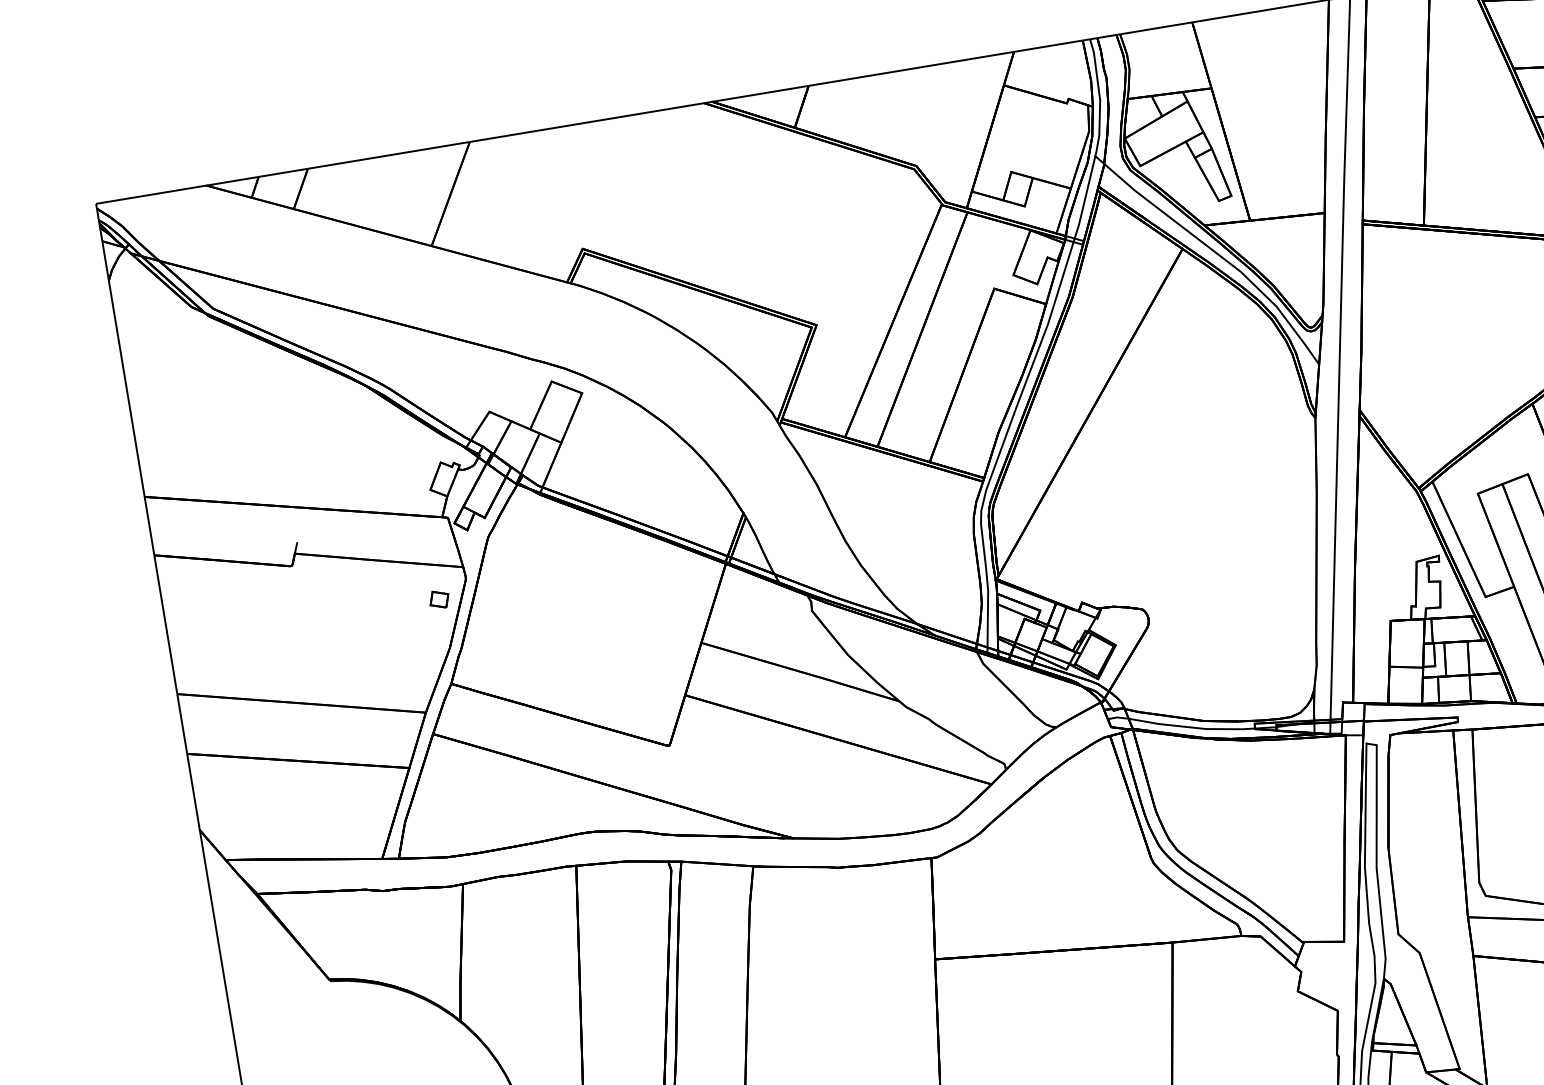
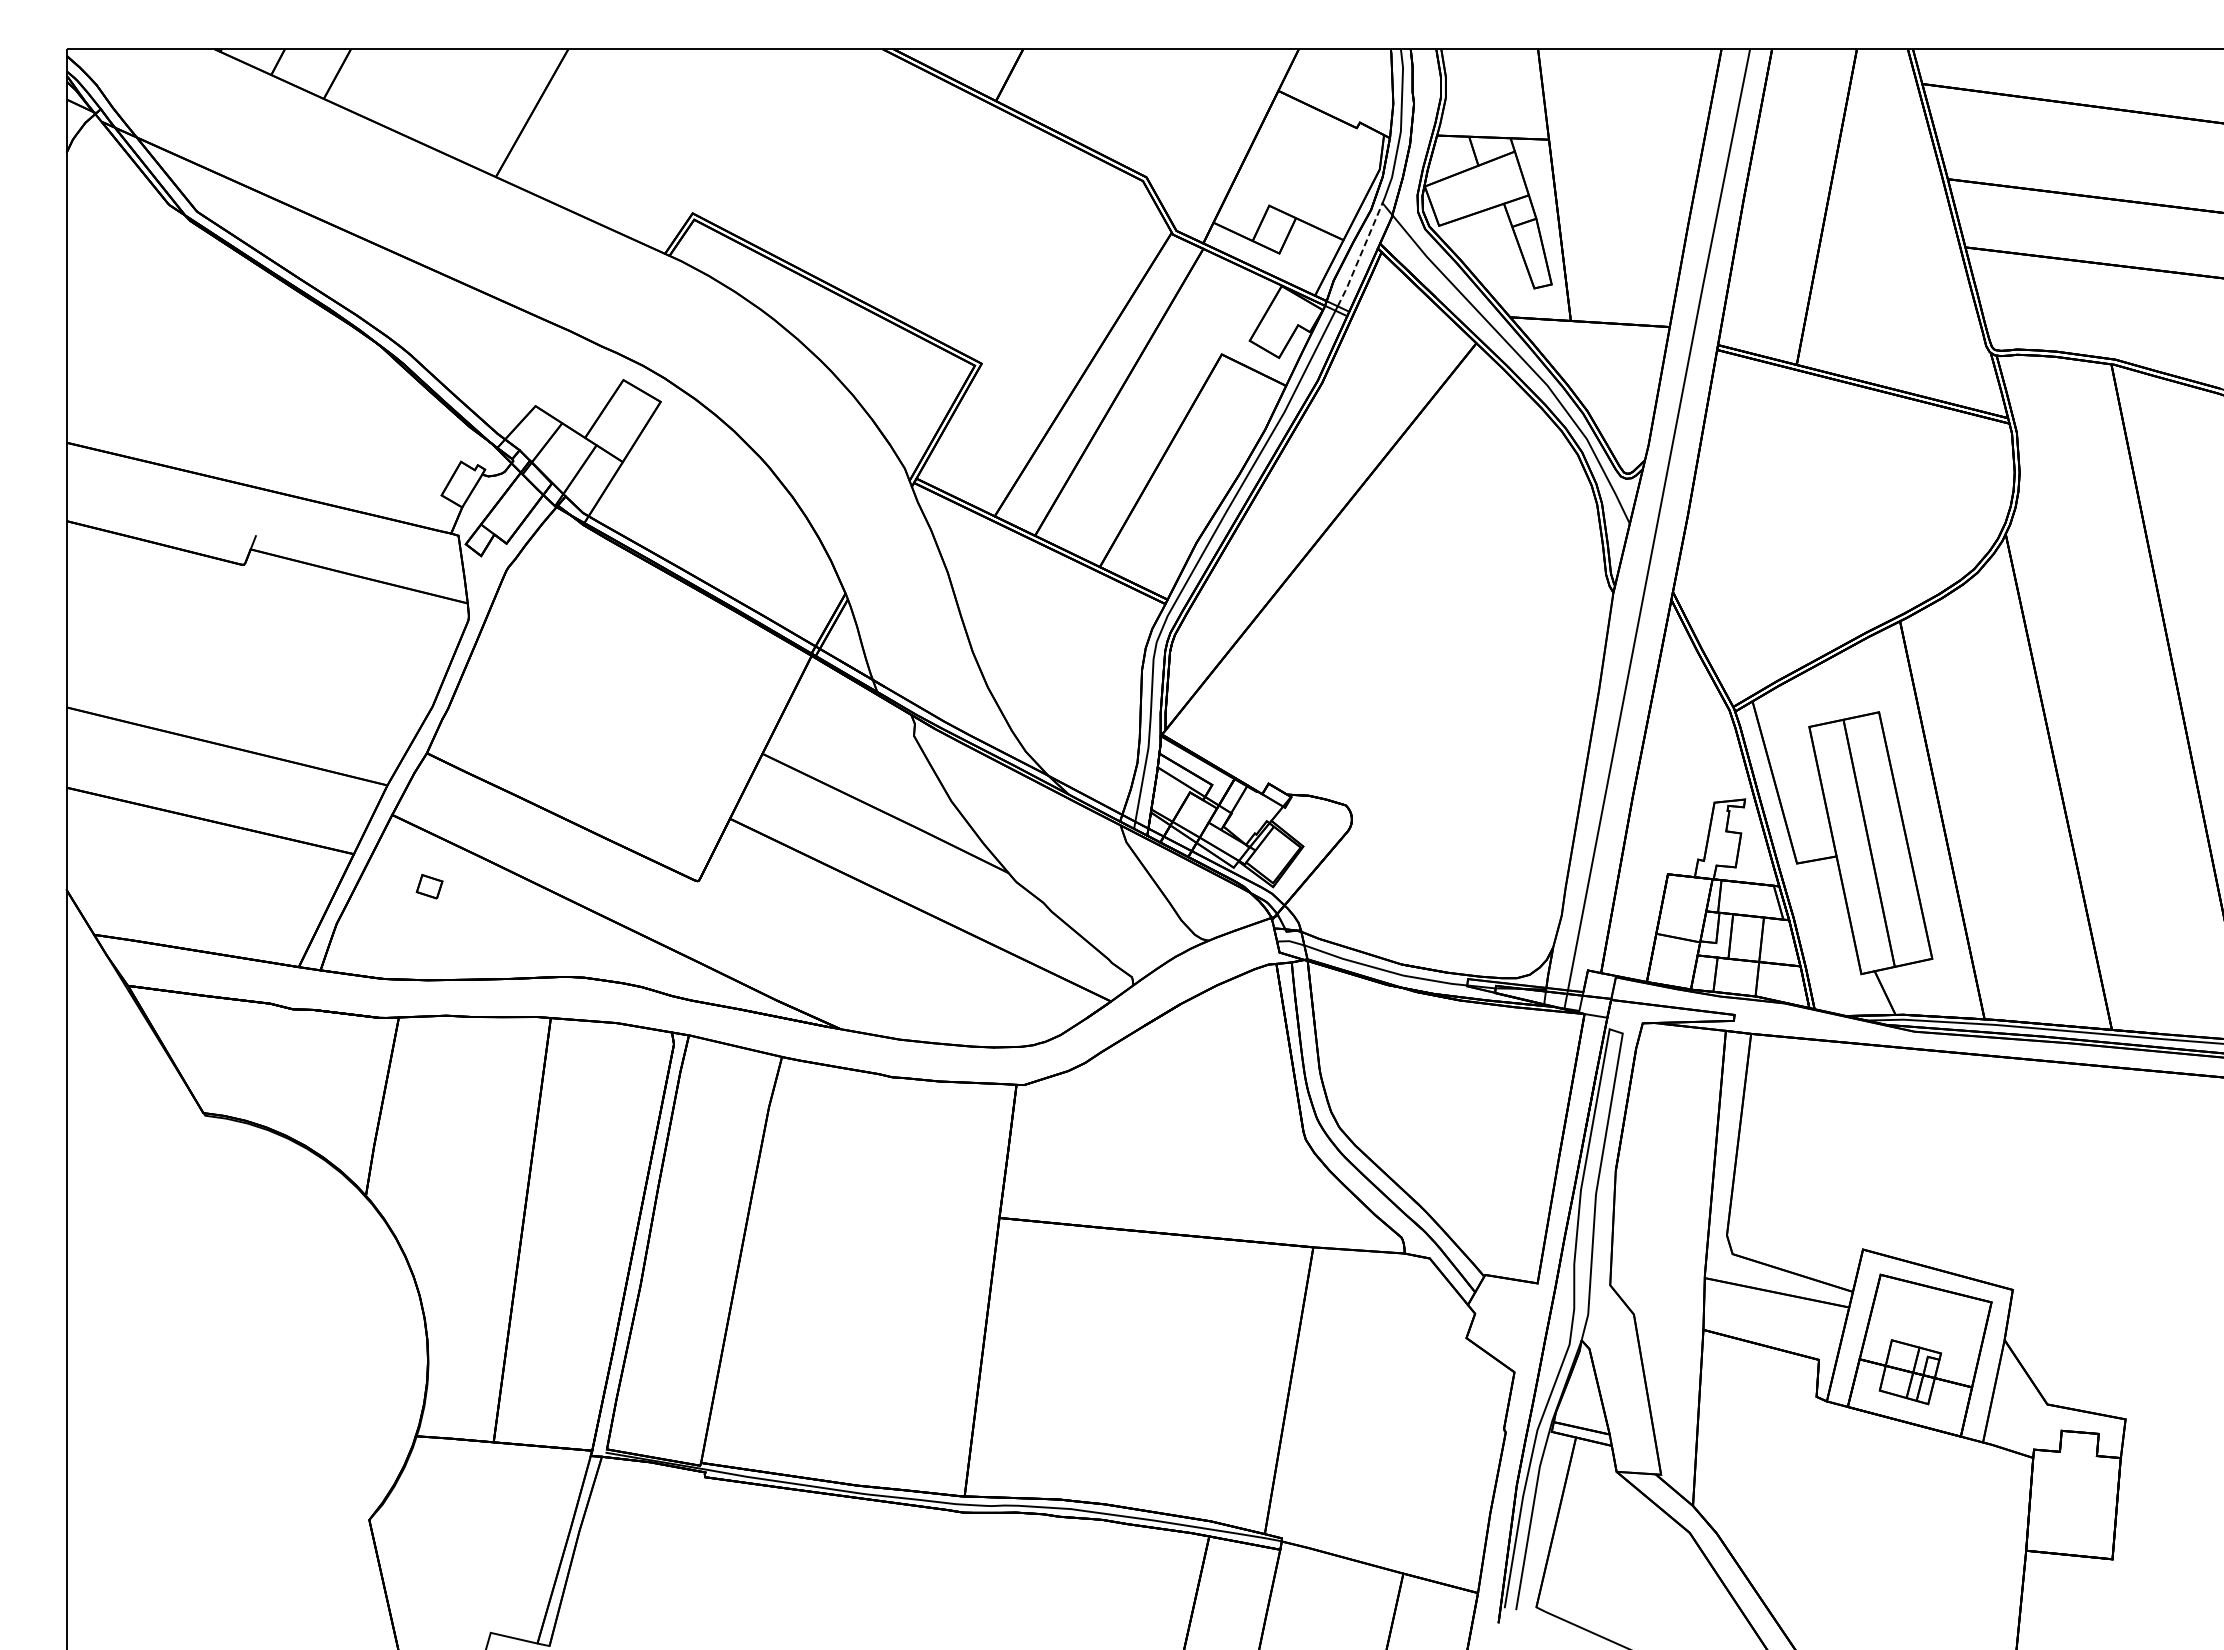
line: (1085, 197) -> (1360, 255), solid -> dashed
part: (439, 599) -> (429, 886), moved

